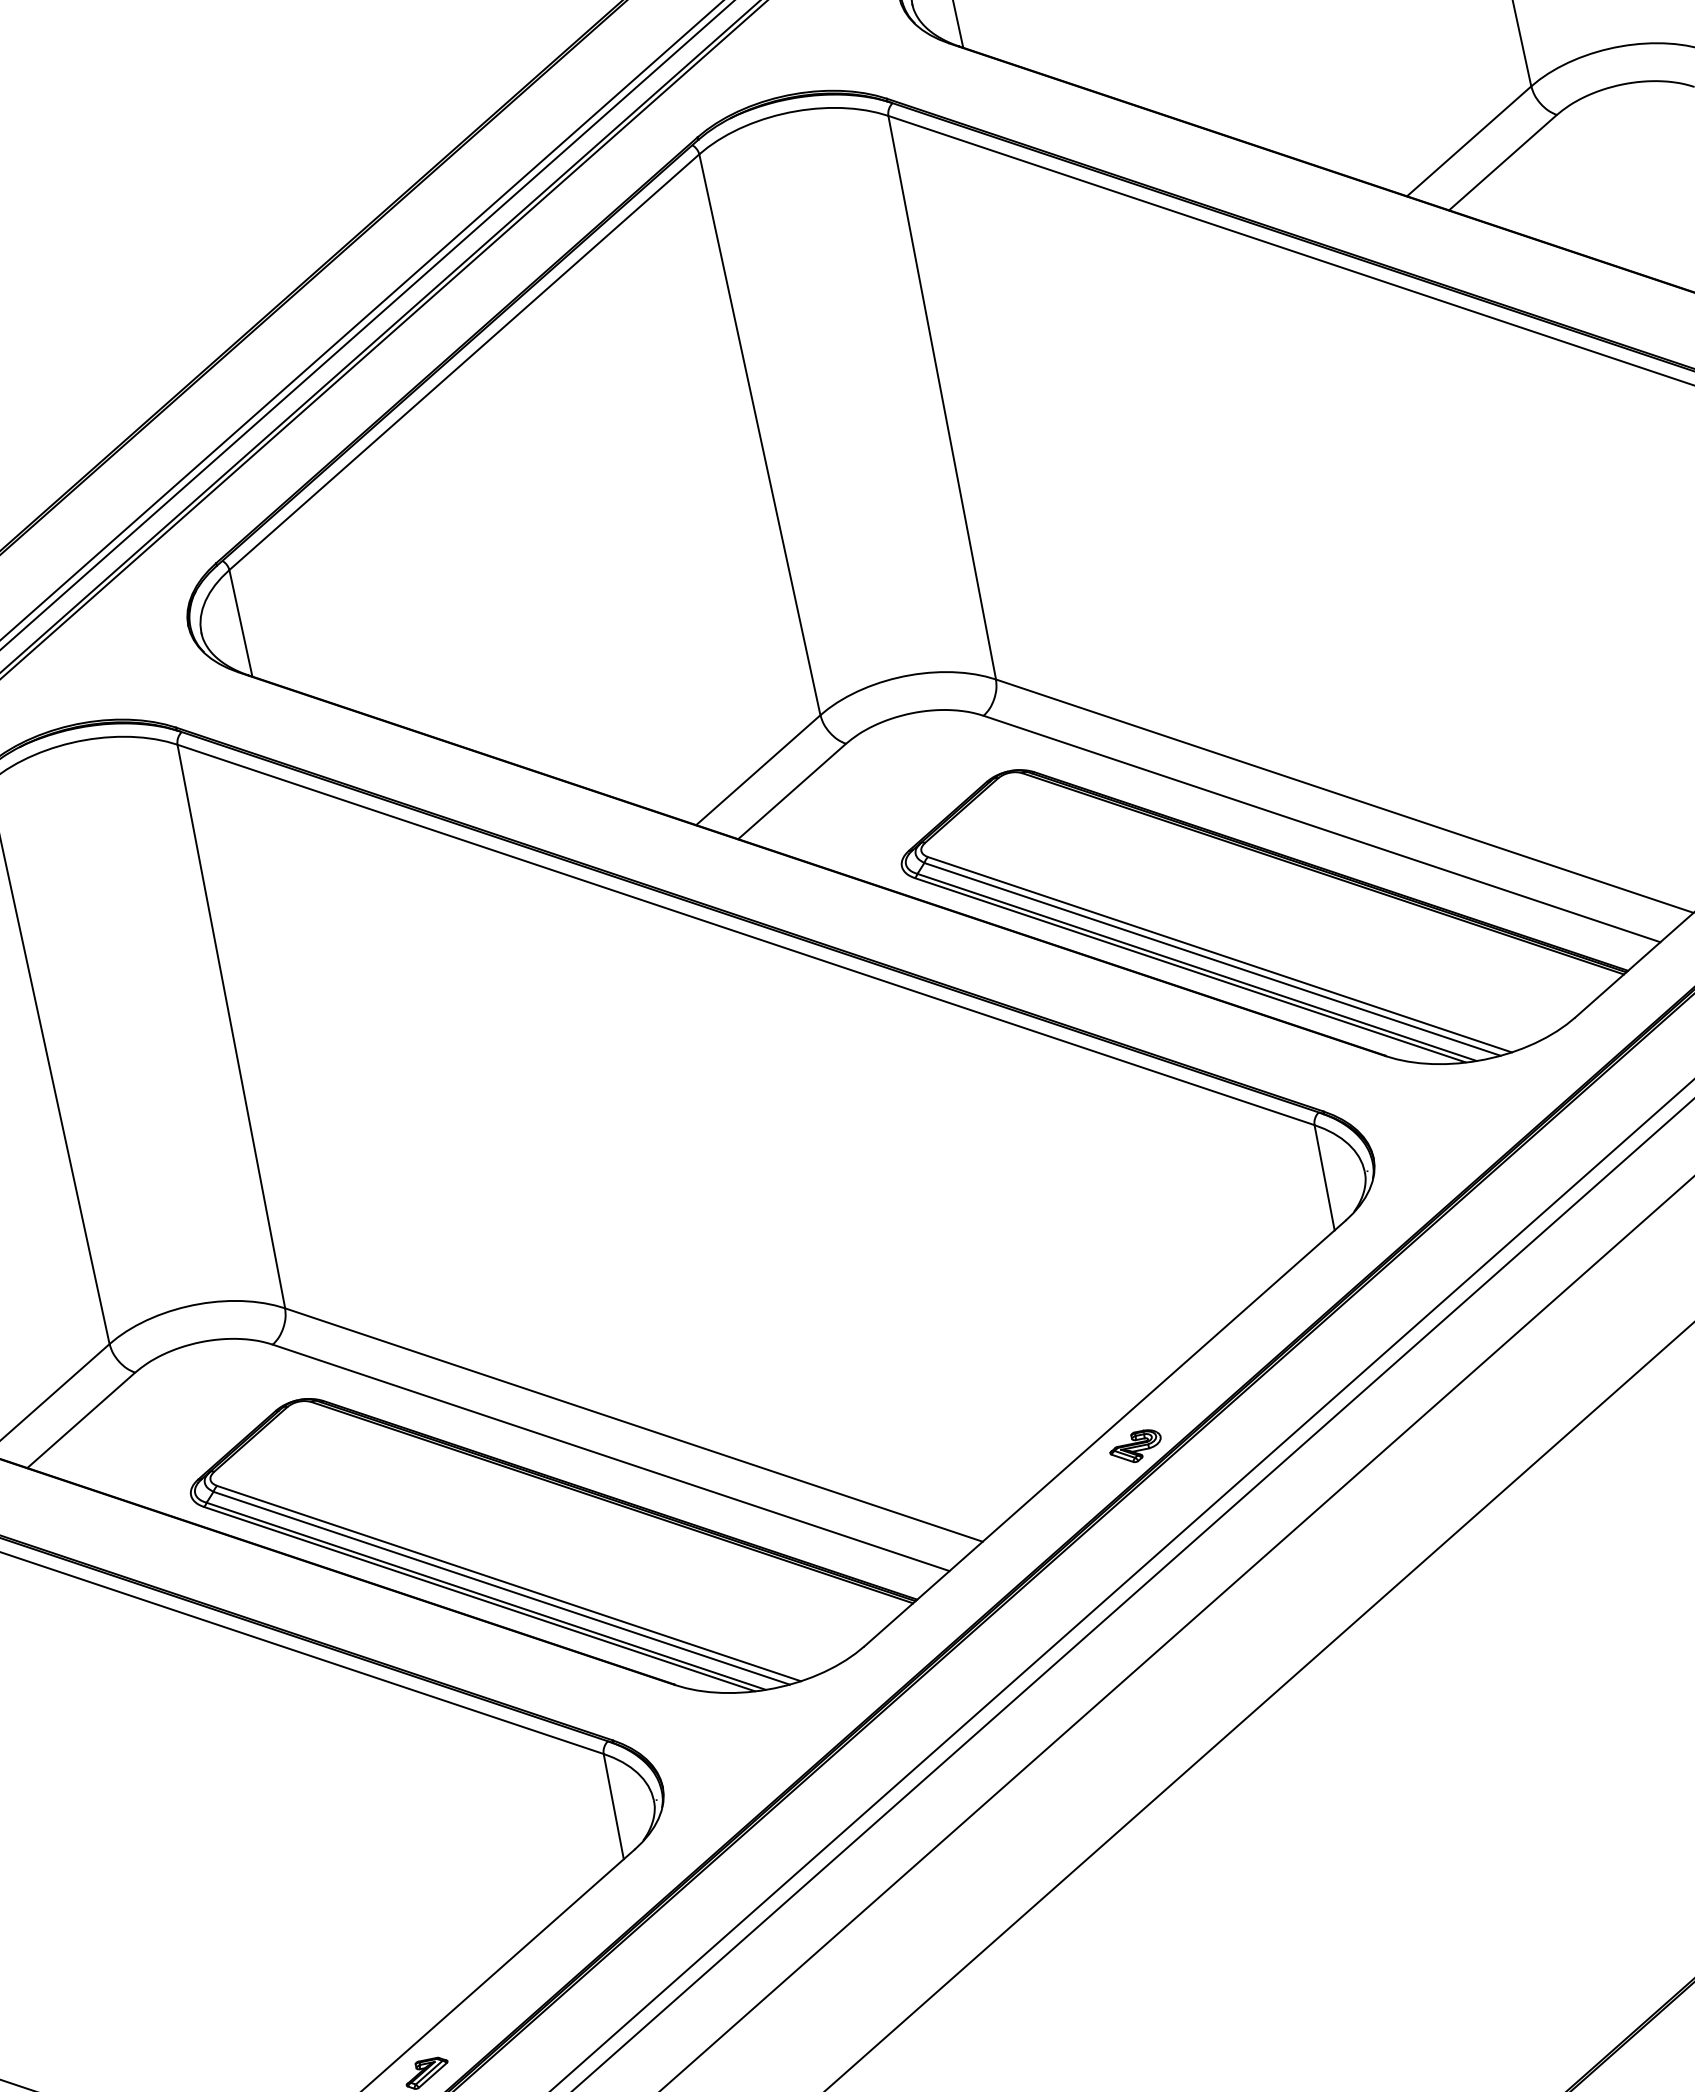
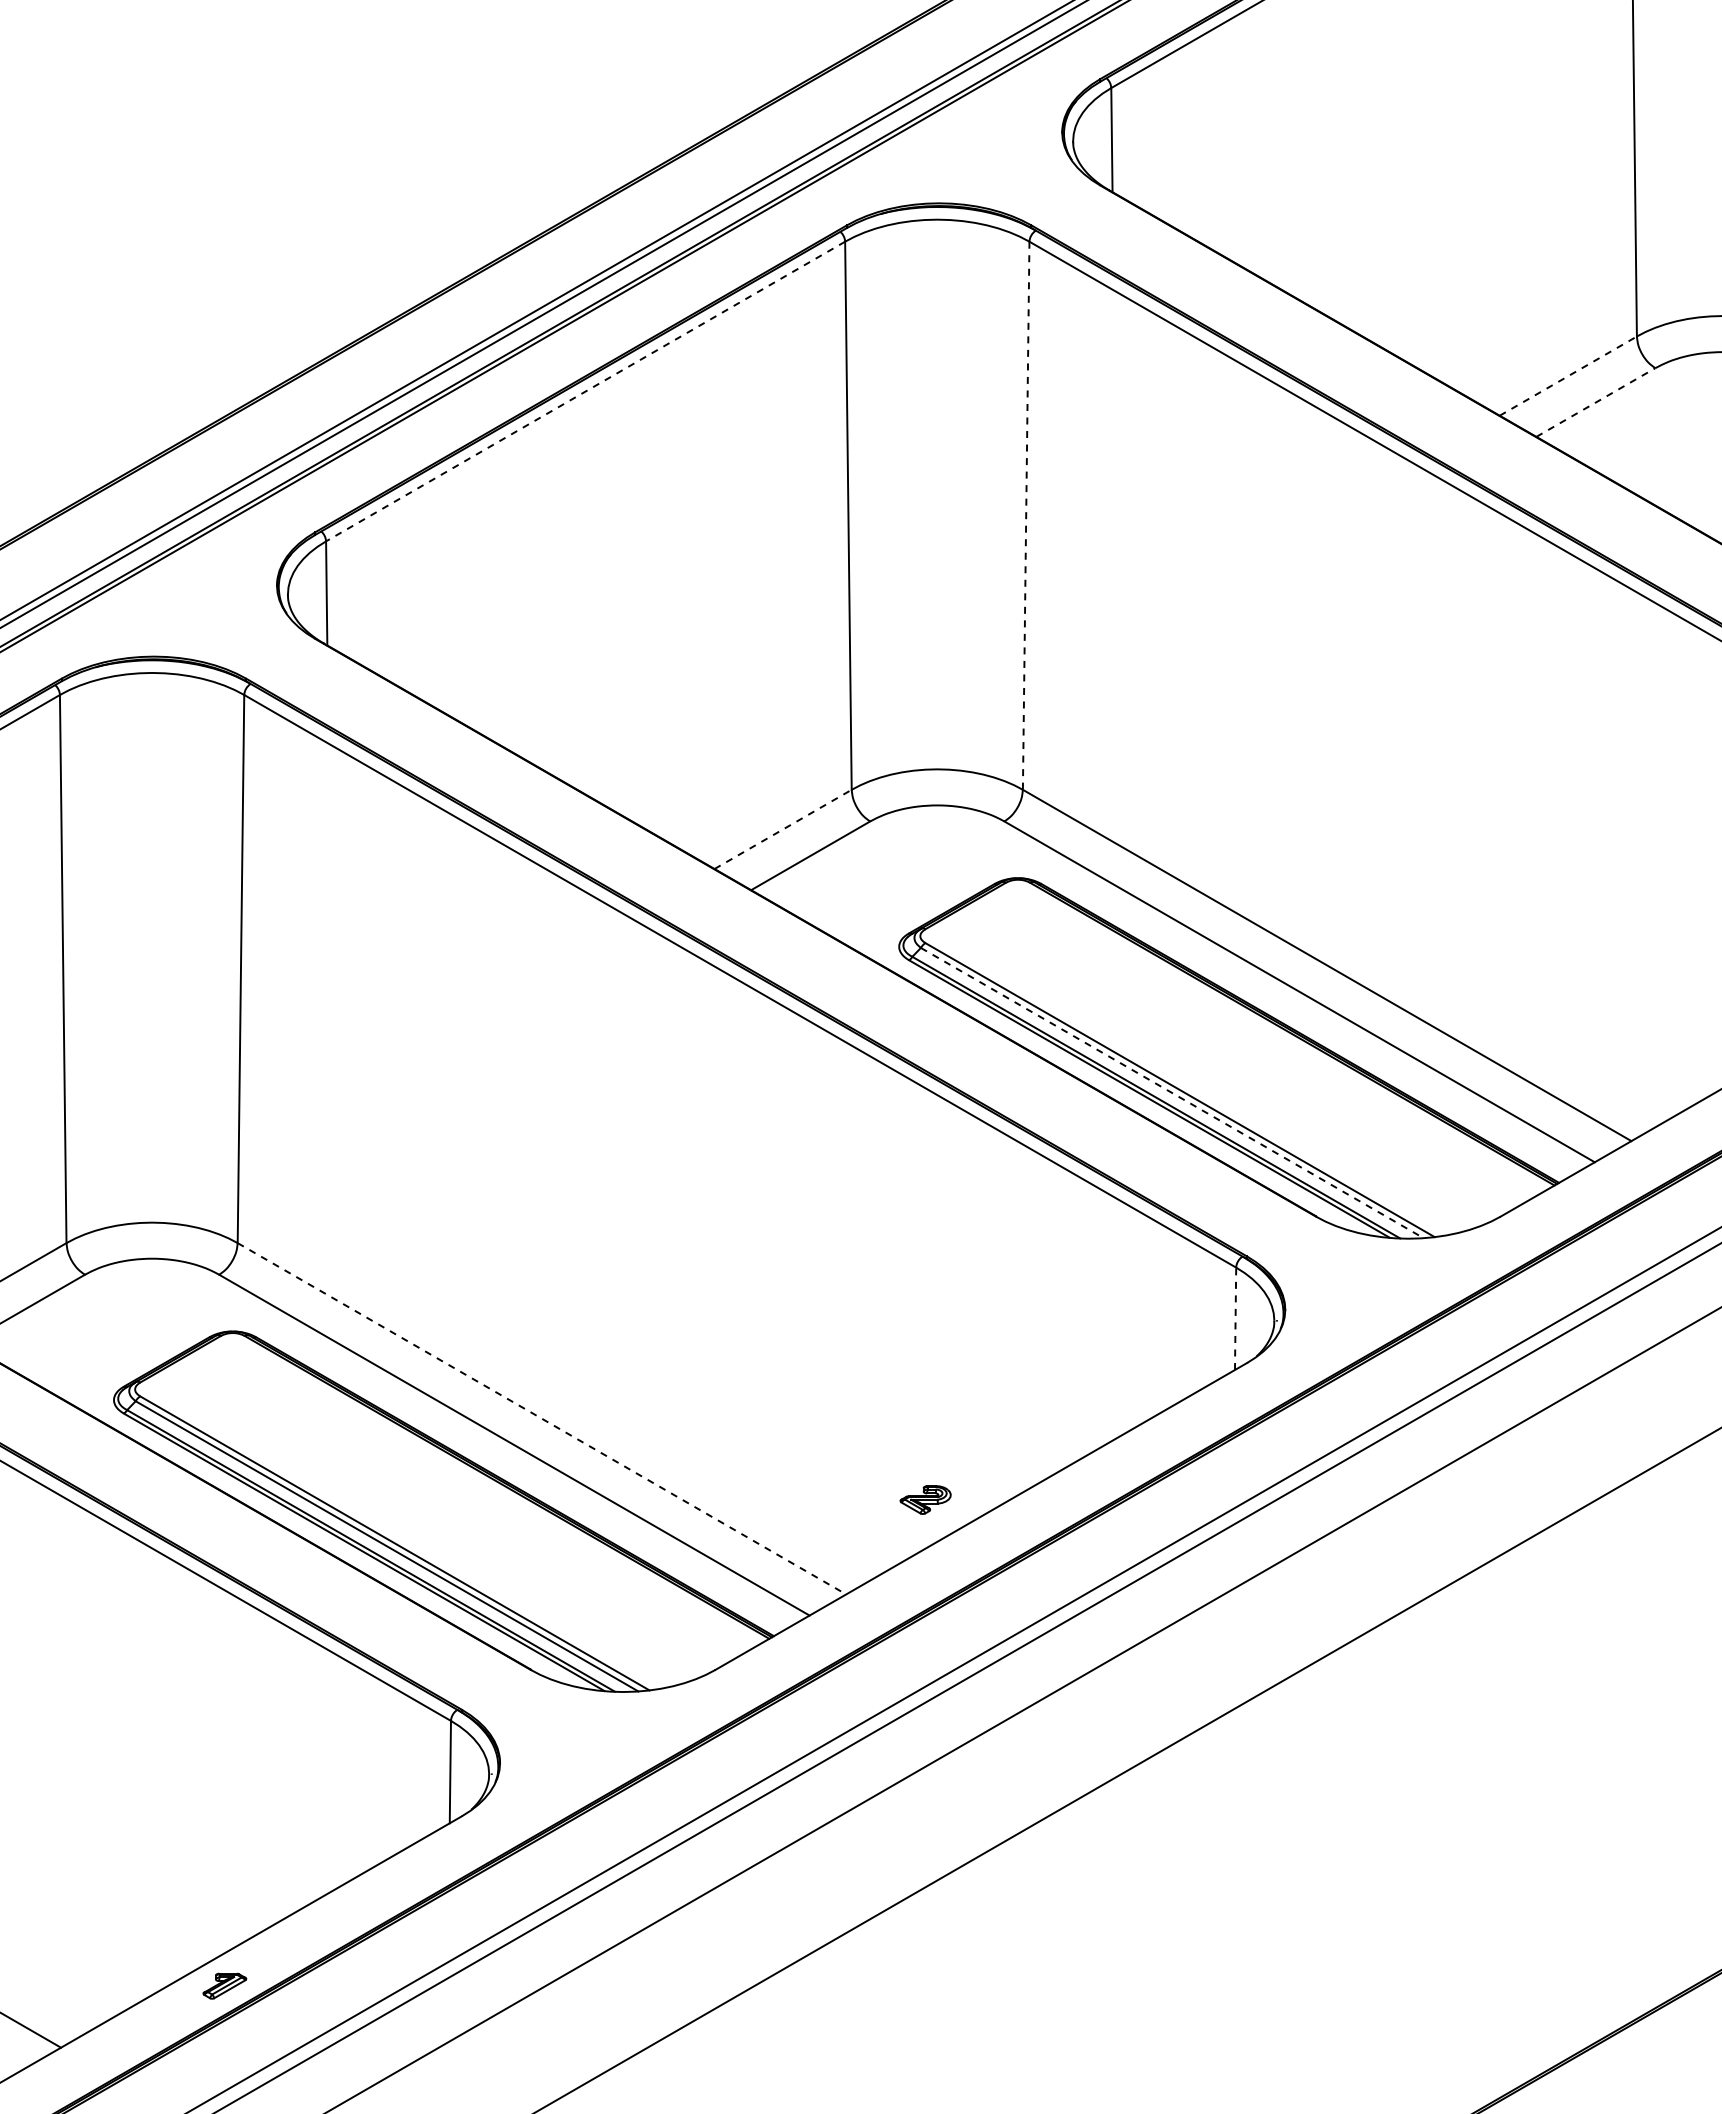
line: (1469, 140) -> (1568, 375), solid -> dashed
line: (1502, 162) -> (1595, 402), solid -> dashed
line: (464, 362) -> (585, 391), solid -> dashed
line: (942, 398) -> (1026, 516), solid -> dashed
line: (758, 770) -> (783, 829), solid -> dashed
line: (1212, 959) -> (1172, 1093), solid -> dashed
line: (1324, 1177) -> (1235, 1318), solid -> dashed
line: (634, 1425) -> (542, 1419), solid -> dashed
part: (1135, 1446) -> (925, 1499), moved

